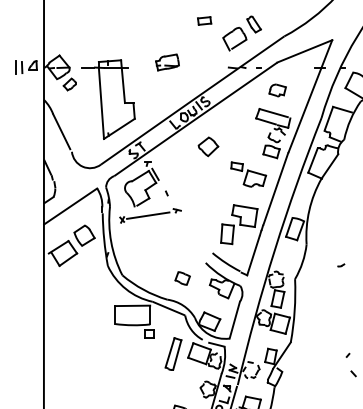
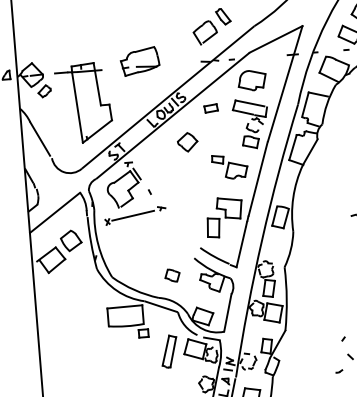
part: (204, 20) -> (211, 107), moved
part: (167, 62) -> (140, 61), size x1.67
part: (277, 90) -> (251, 80), size x1.67
part: (341, 265) -> (339, 371), moved

